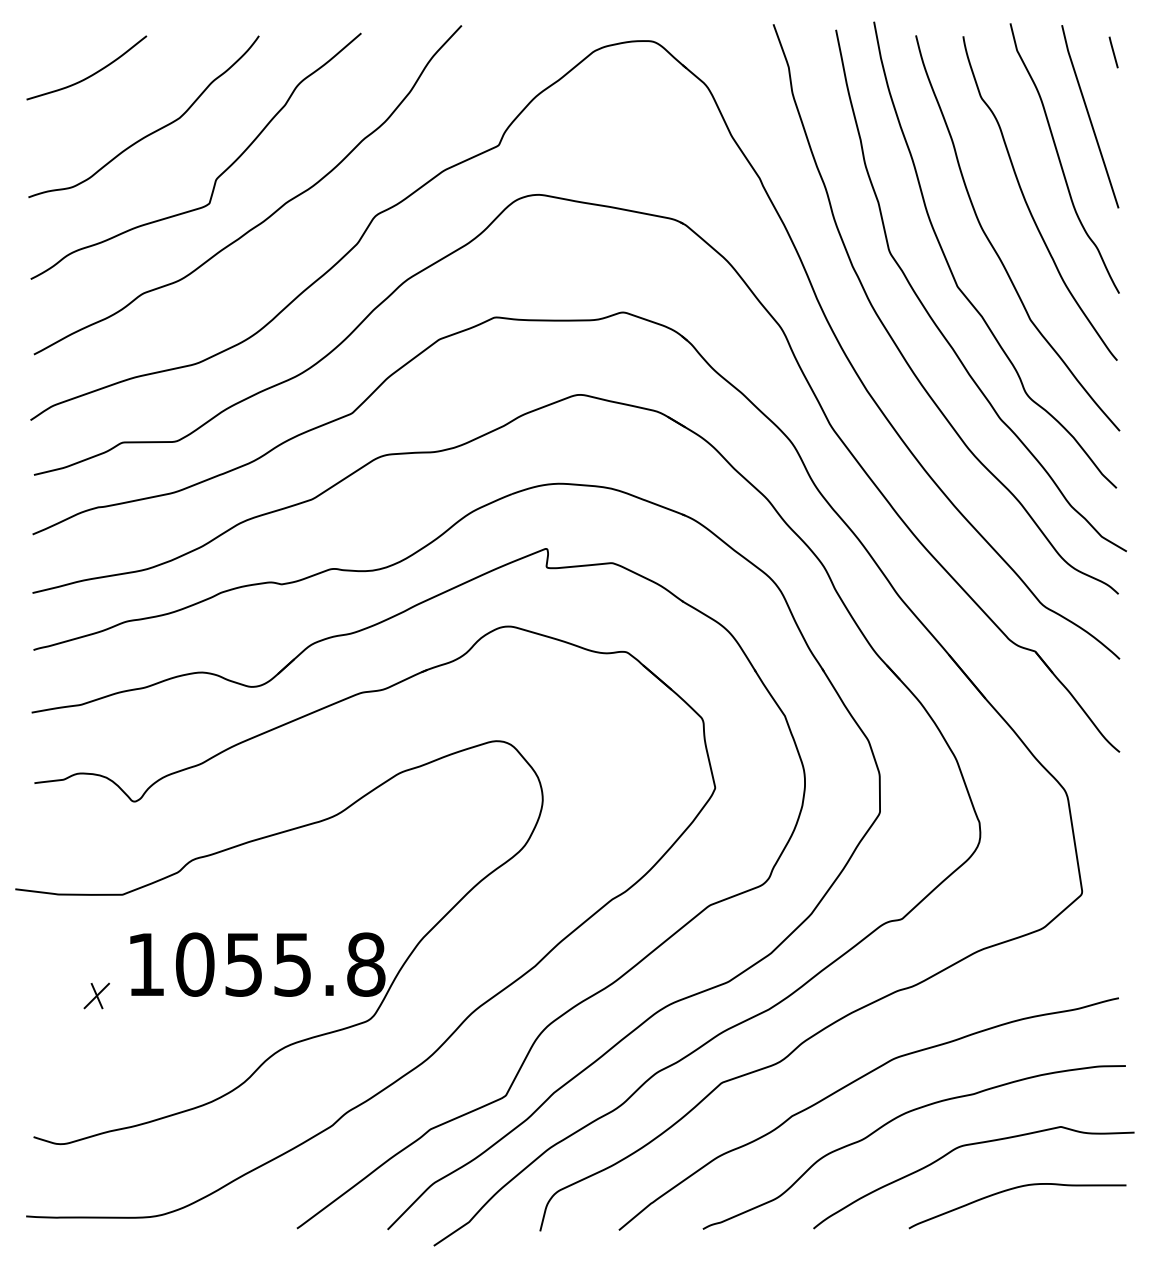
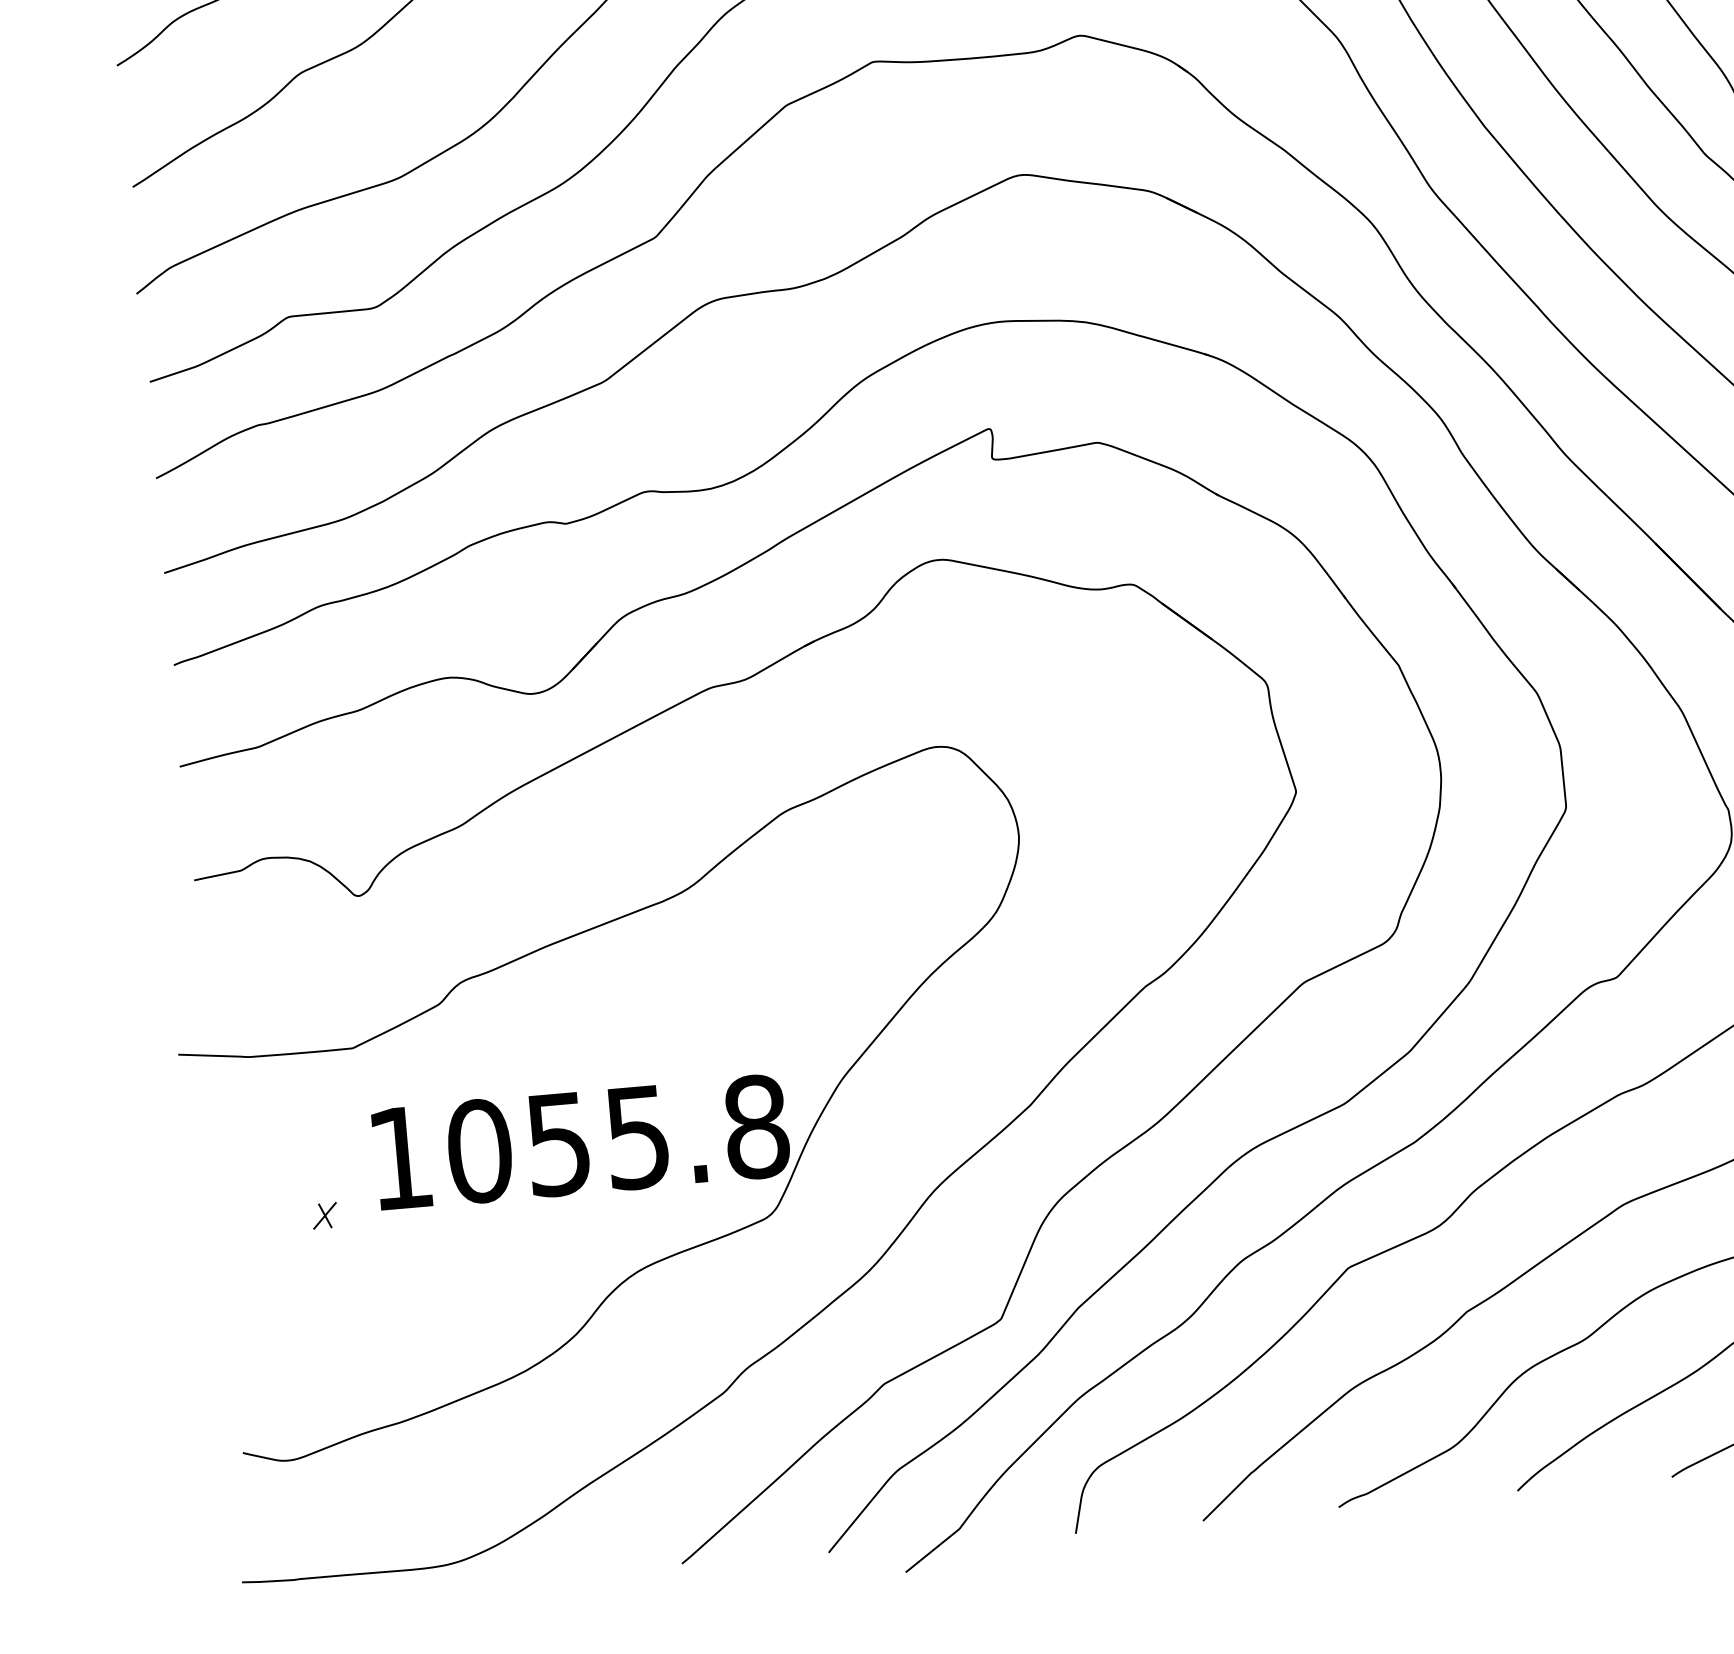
part: (96, 995) -> (324, 1215), size x0.6

